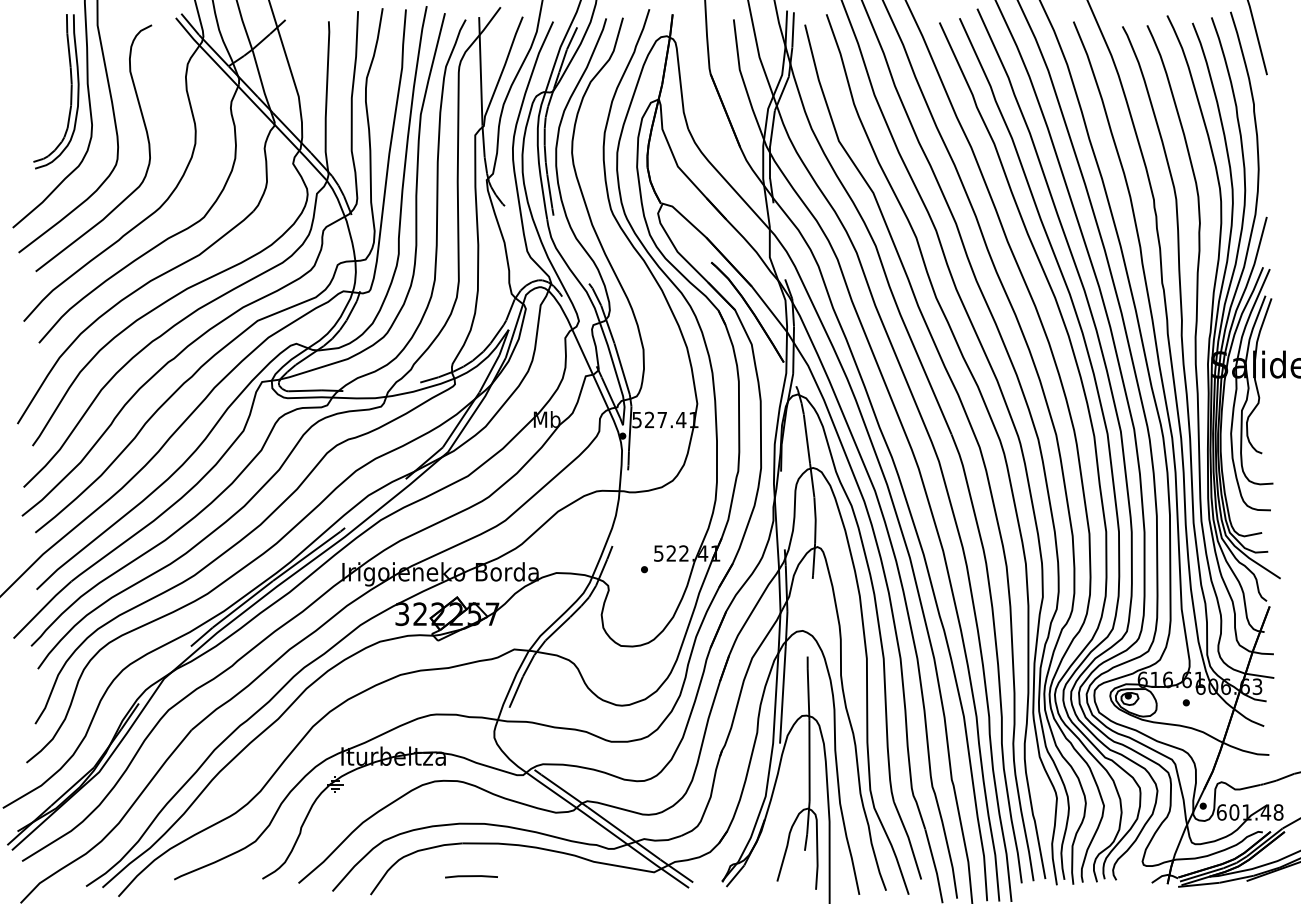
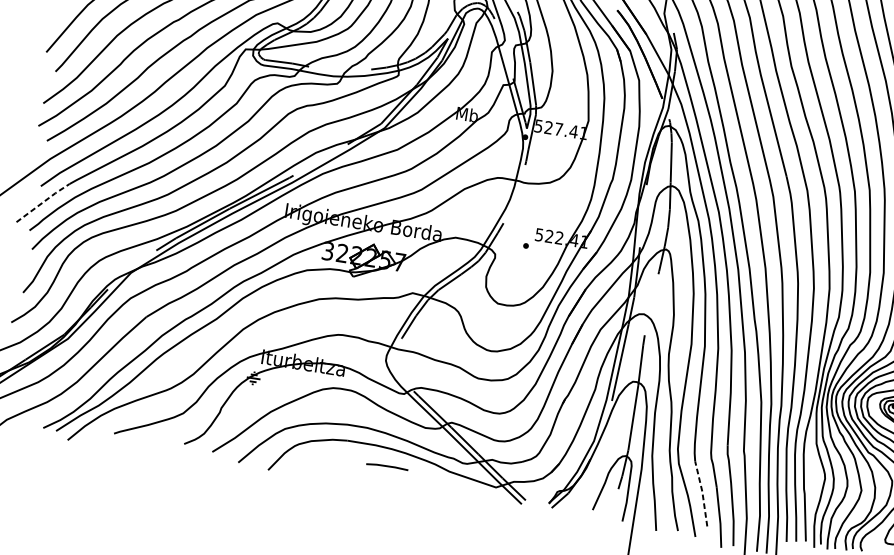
line: (42, 608) -> (43, 201), solid -> dashed
line: (908, 839) -> (702, 493), solid -> dashed
line: (471, 876) -> (387, 466), moved

